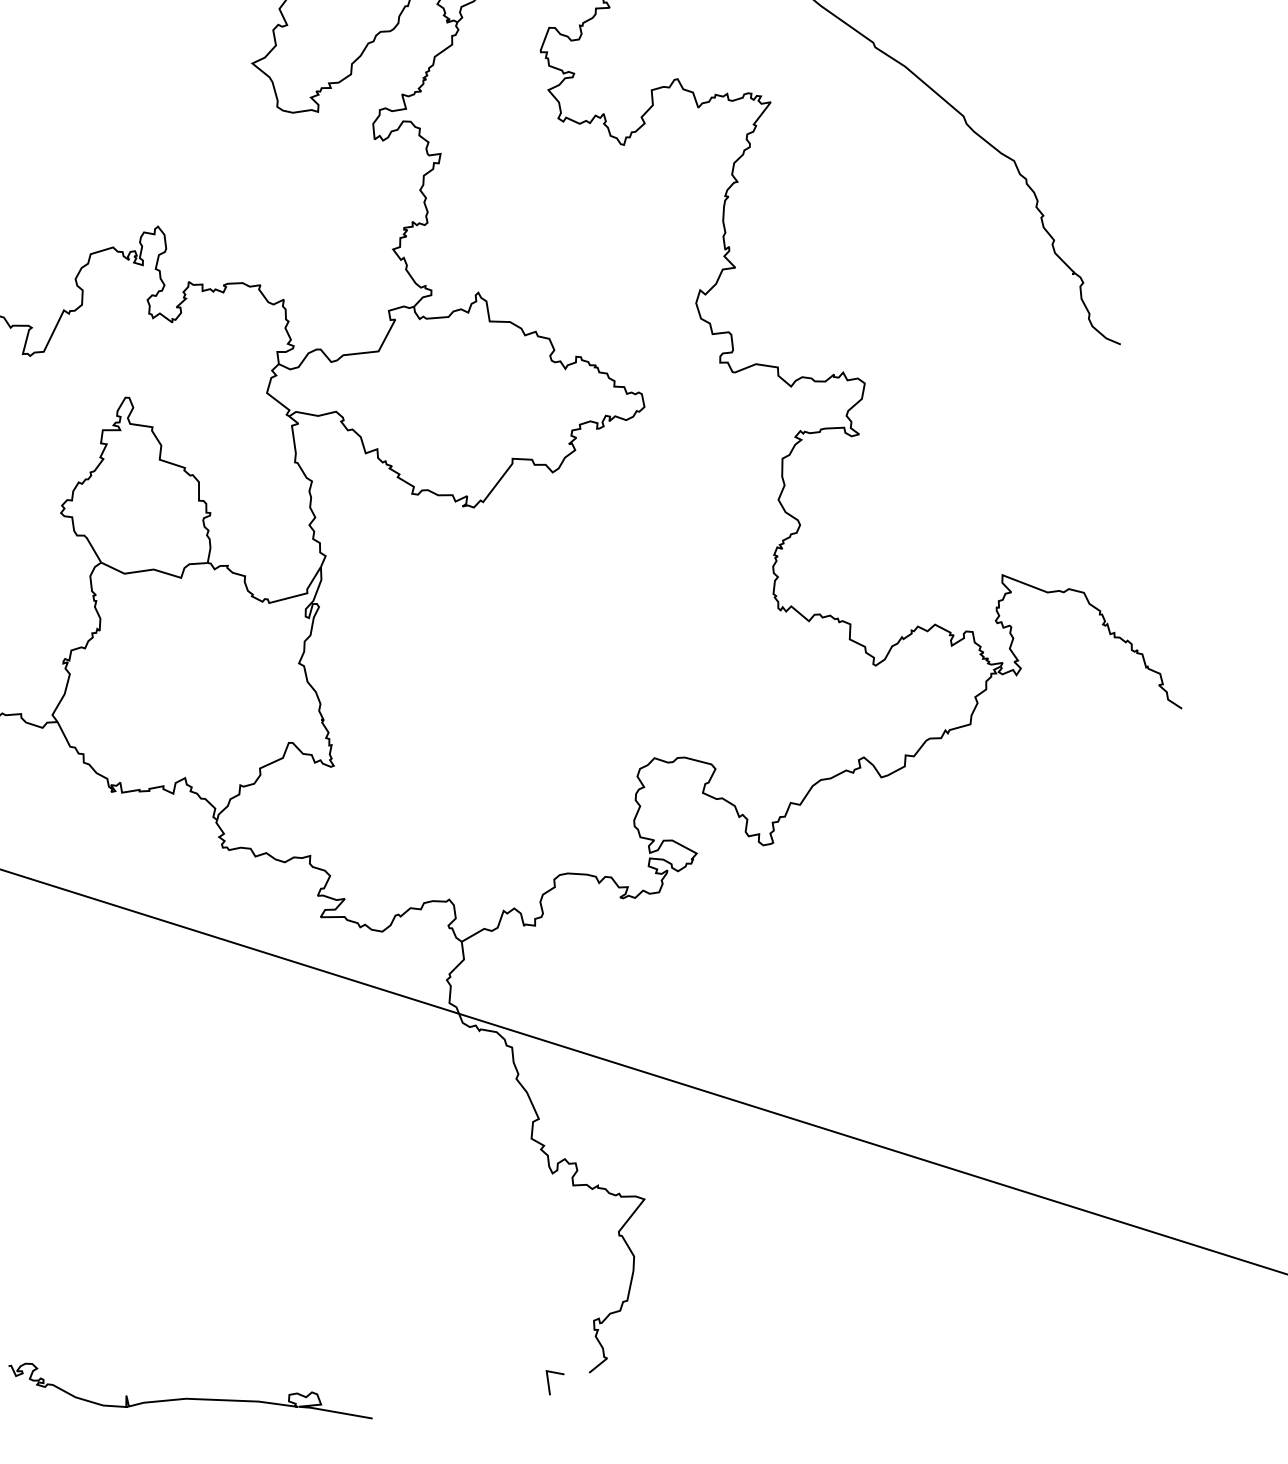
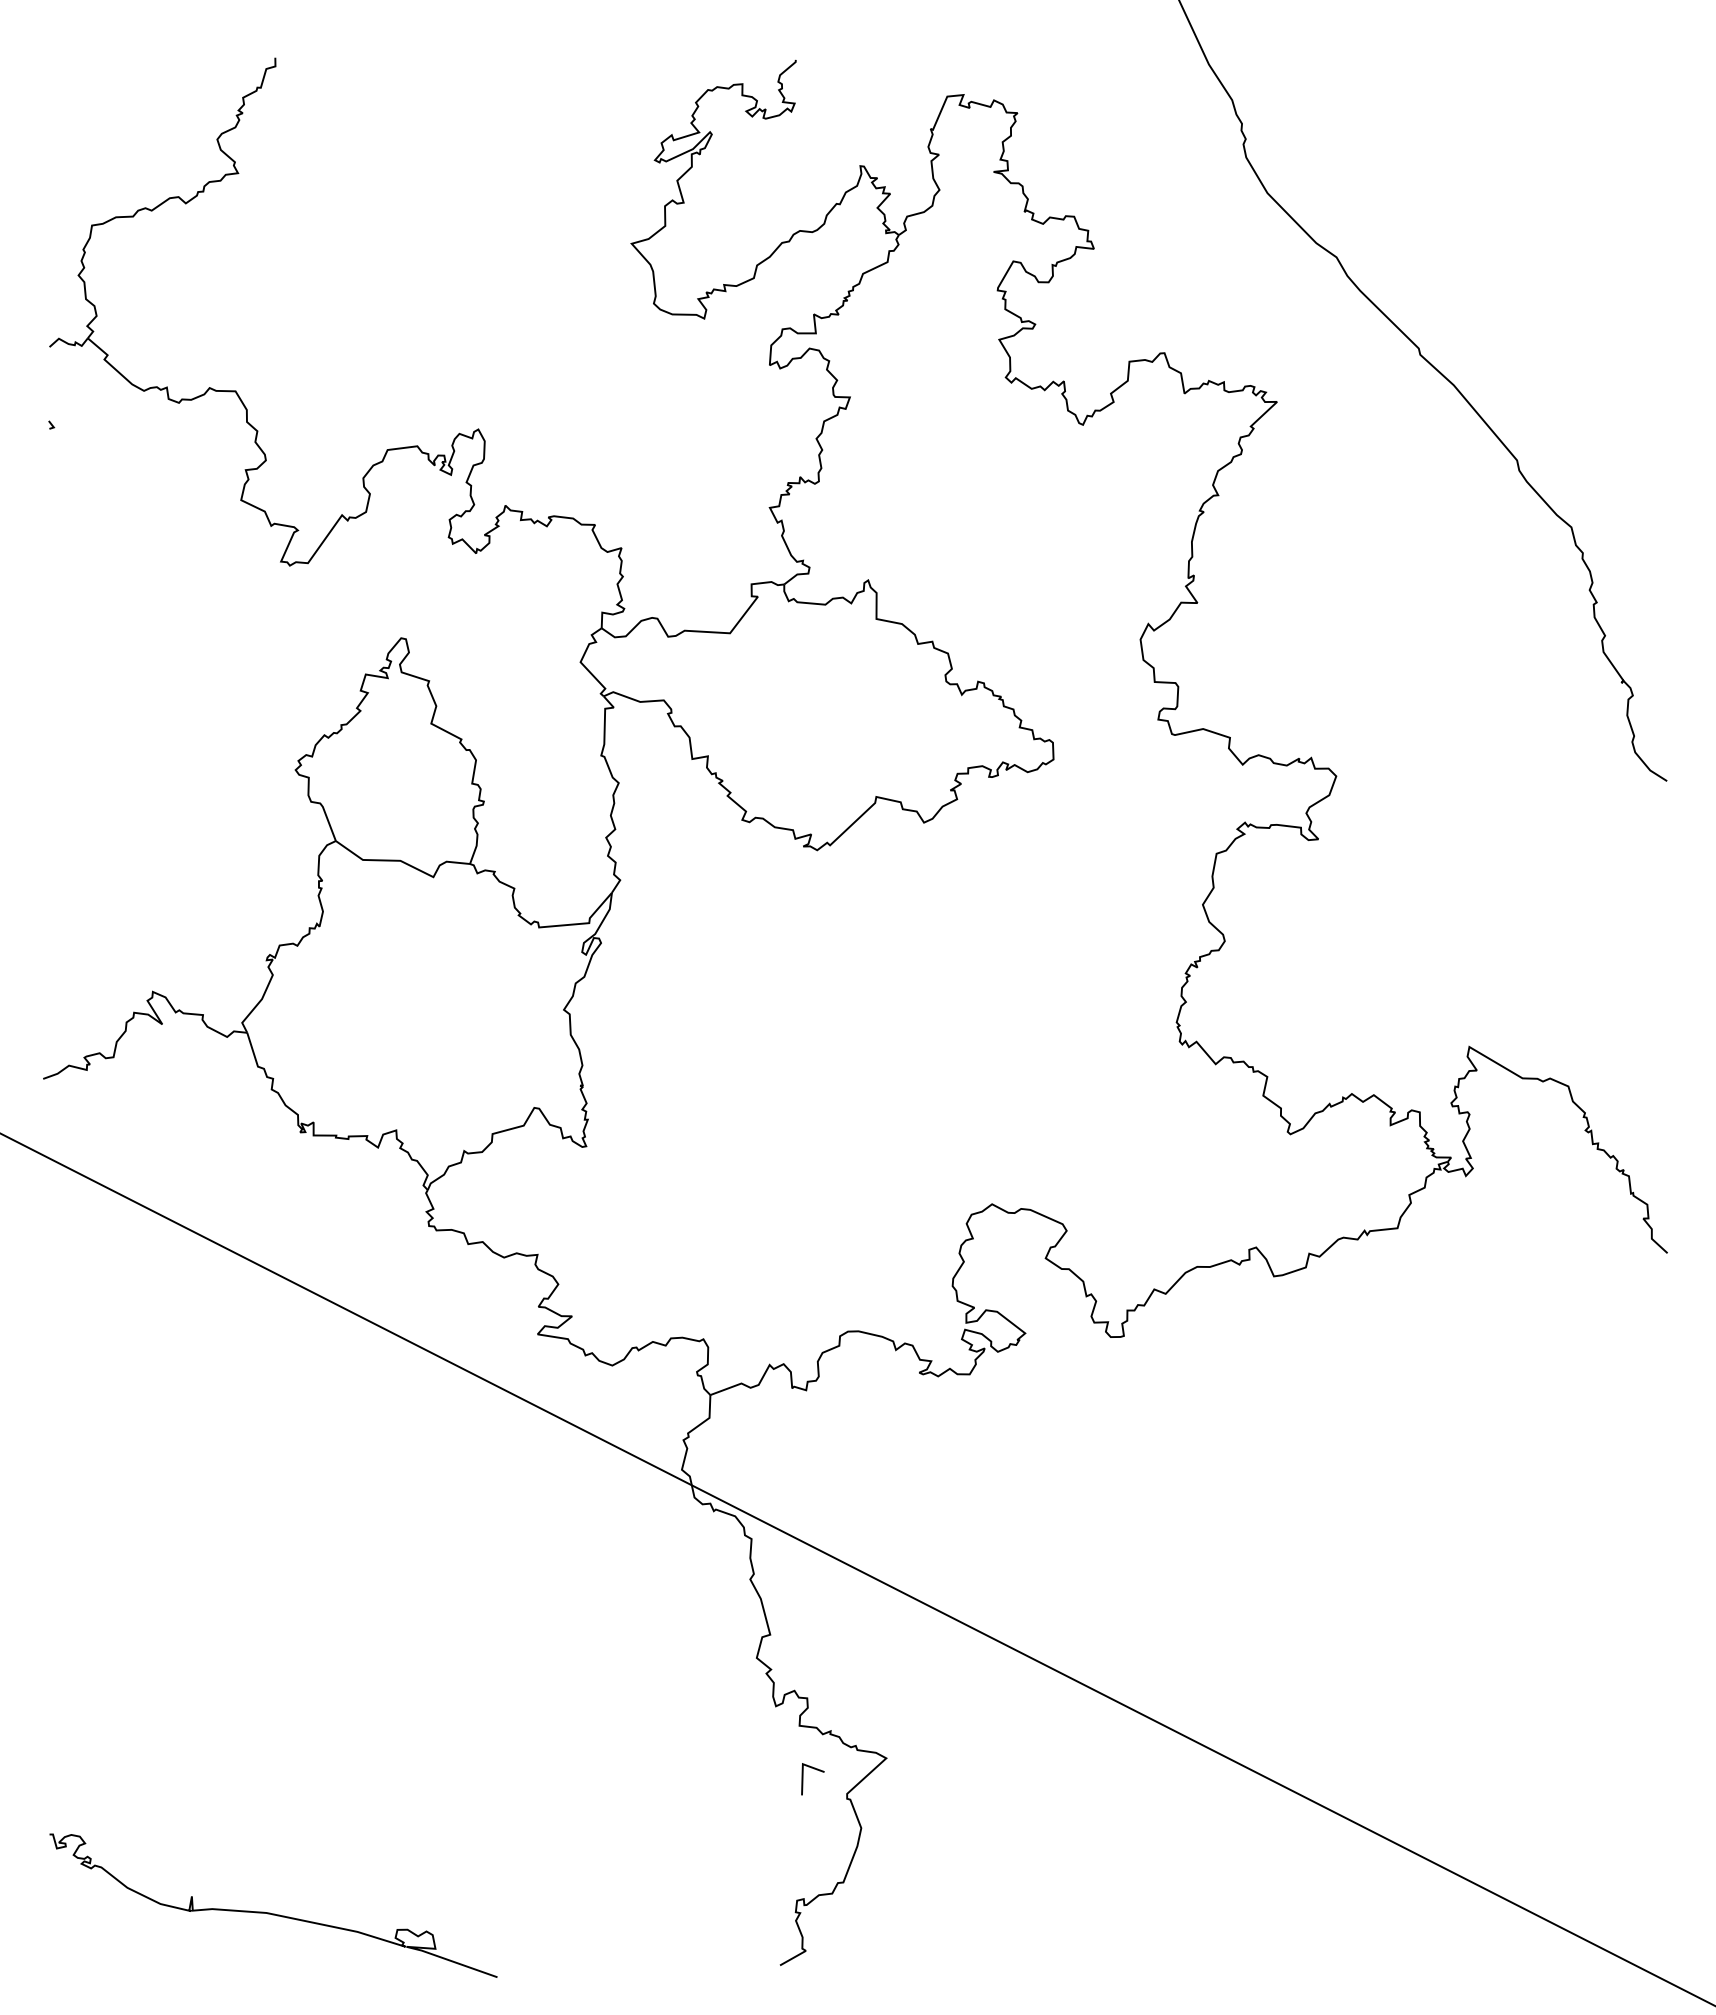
line: (549, 1382) -> (803, 1779), moved

